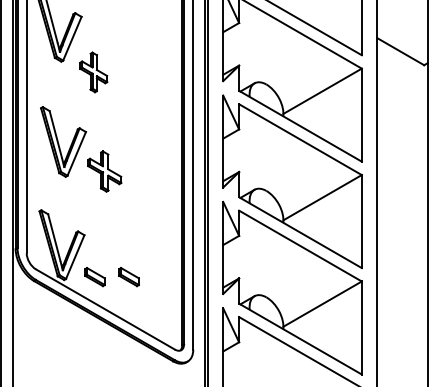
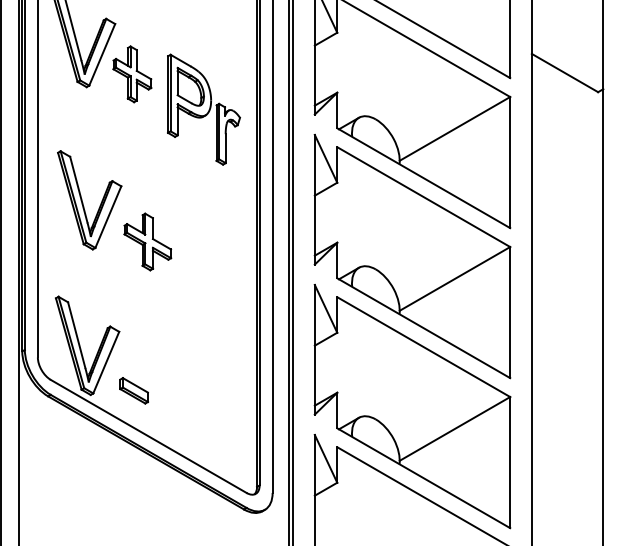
part: (93, 72) -> (132, 74), moved
part: (144, 77) -> (203, 109), added
part: (128, 276) -> (181, 390), removed

